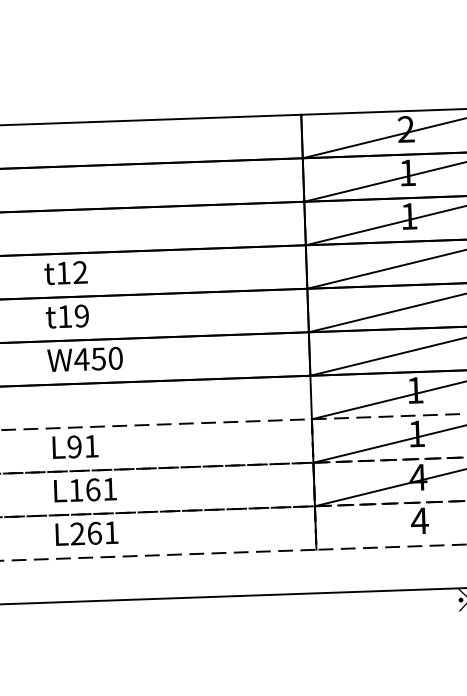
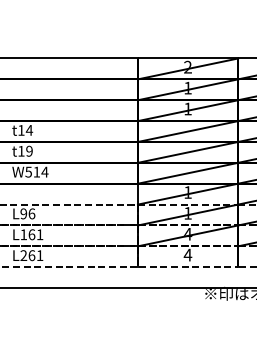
text: (80, 270) -> (29, 129), t12 -> t14
text: (98, 357) -> (36, 171), W450 -> W514
text: (90, 445) -> (31, 213), L91 -> L96

